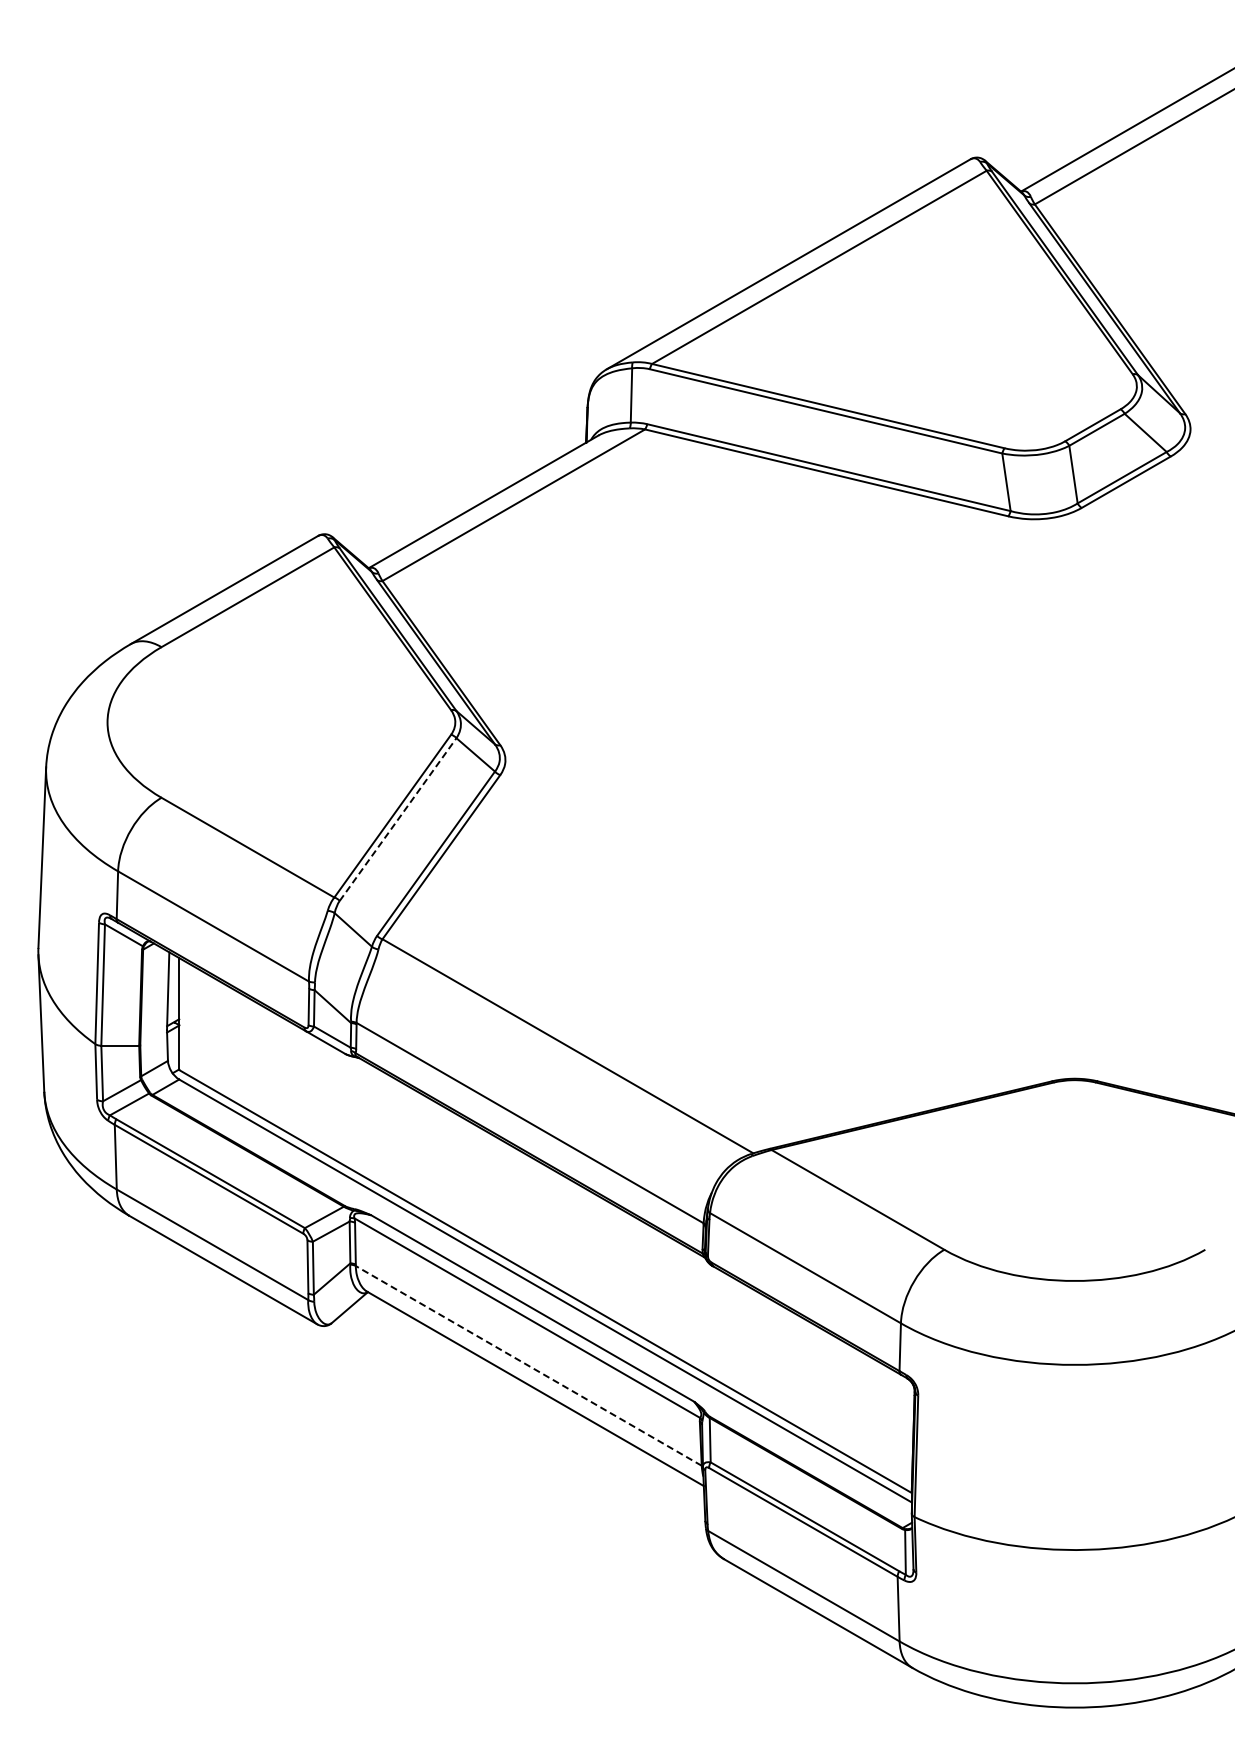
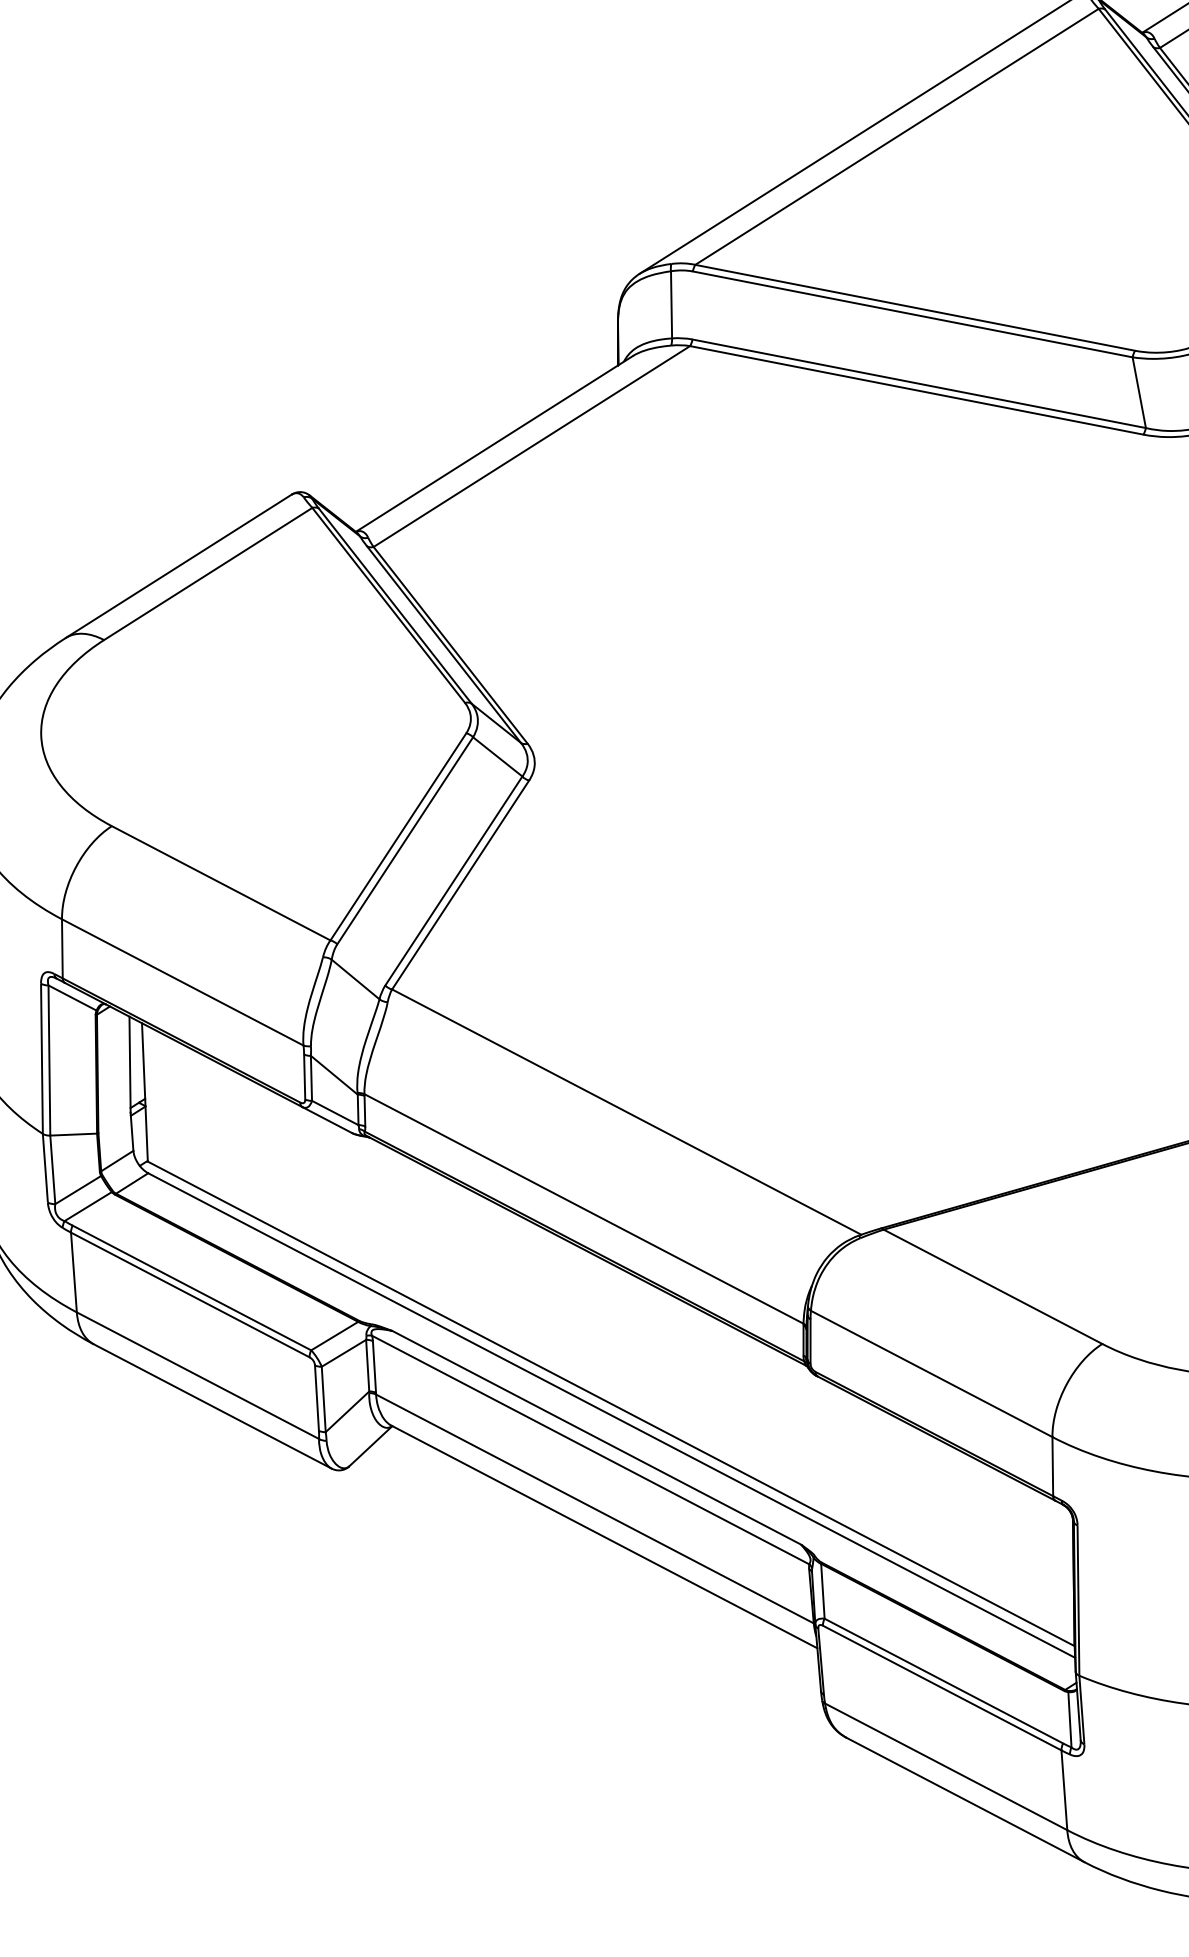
line: (398, 819) -> (405, 840), dashed -> solid
line: (528, 1365) -> (594, 1508), dashed -> solid

